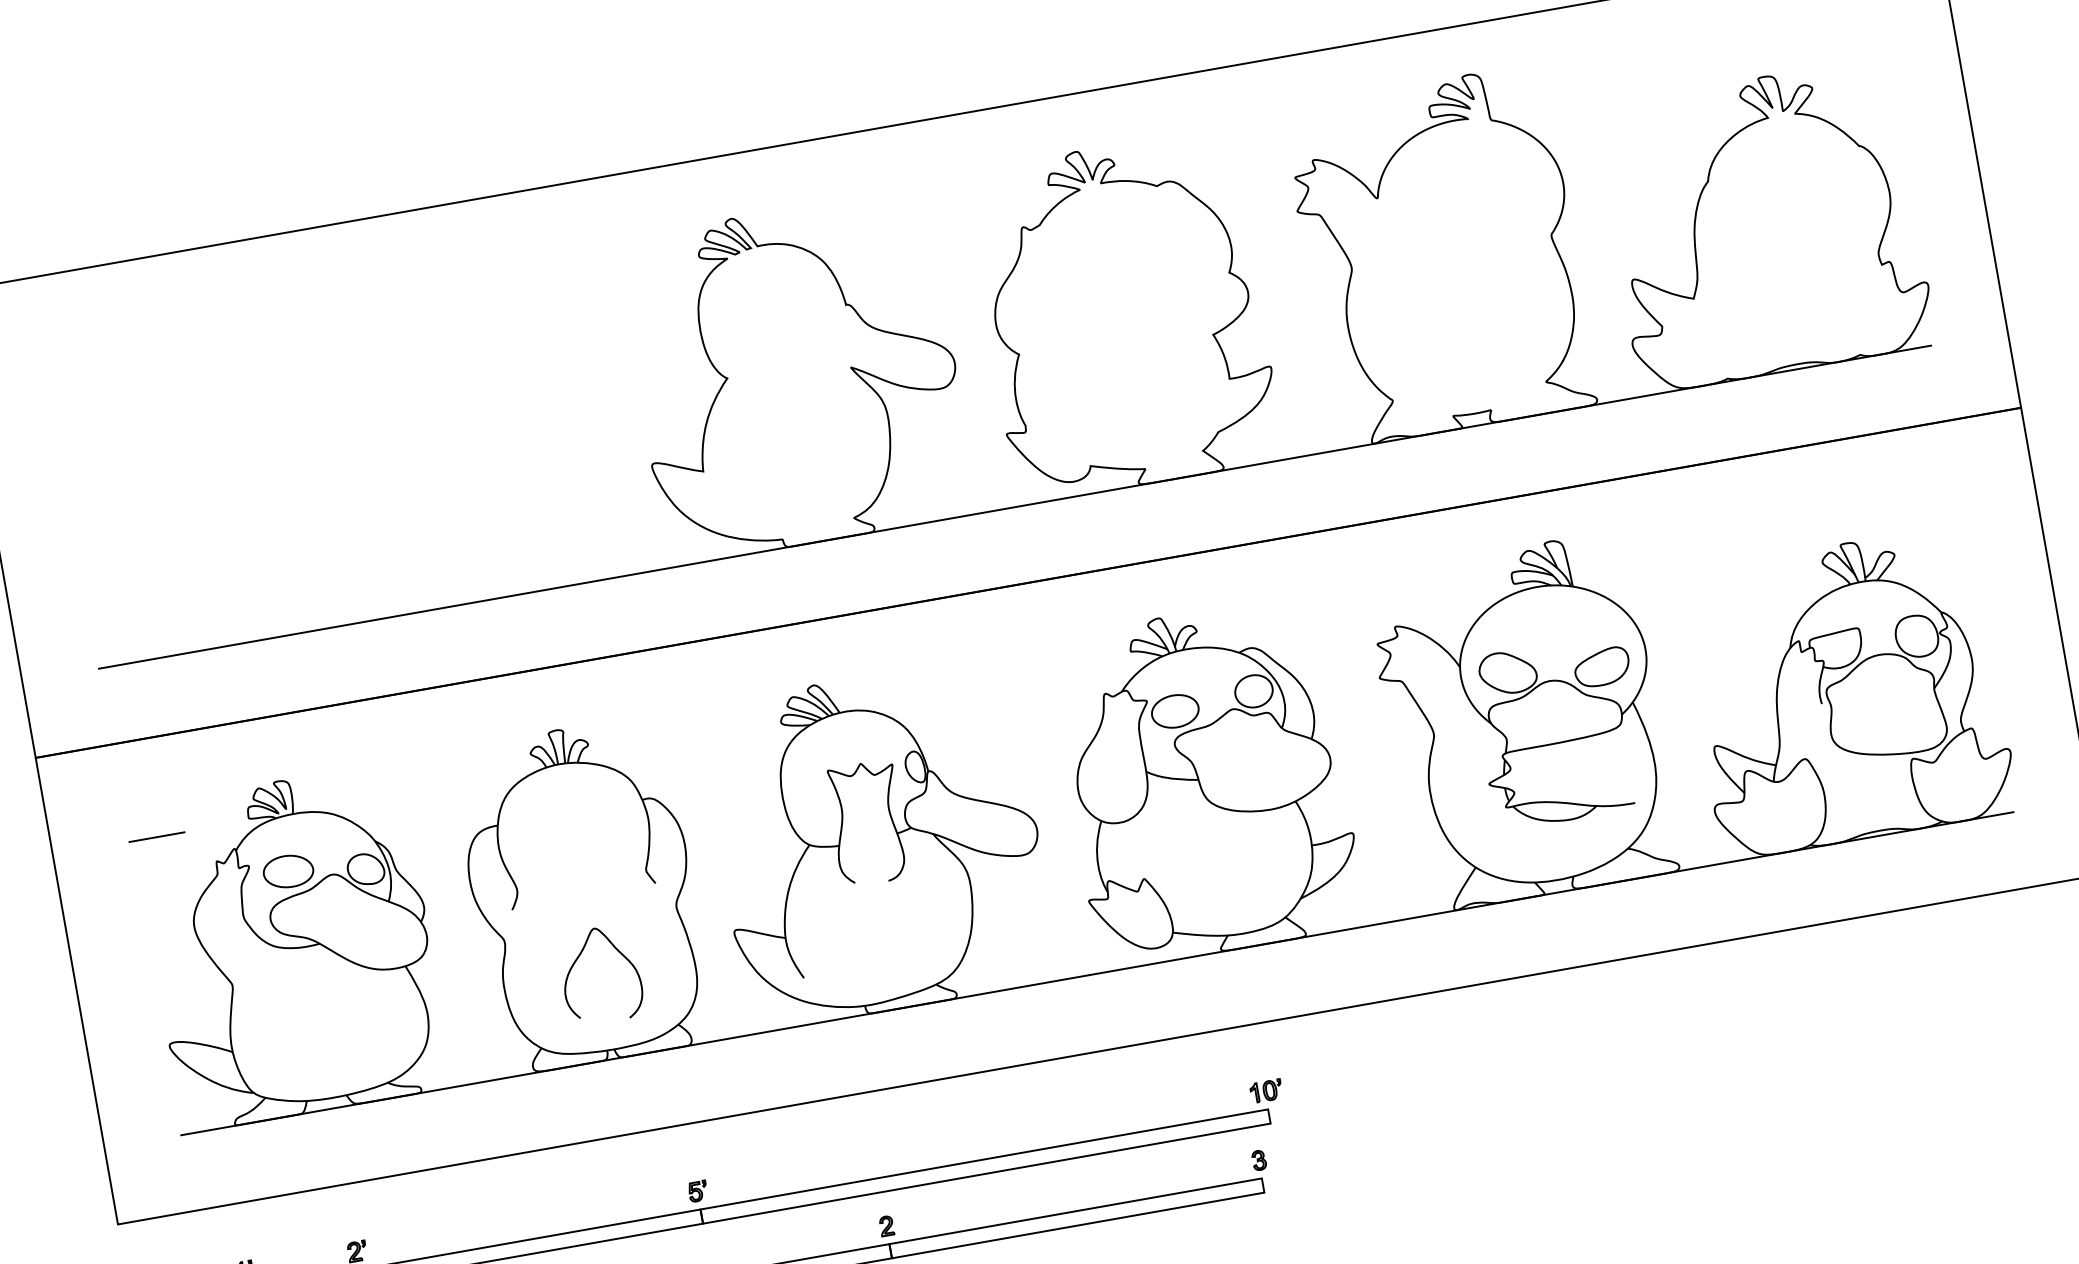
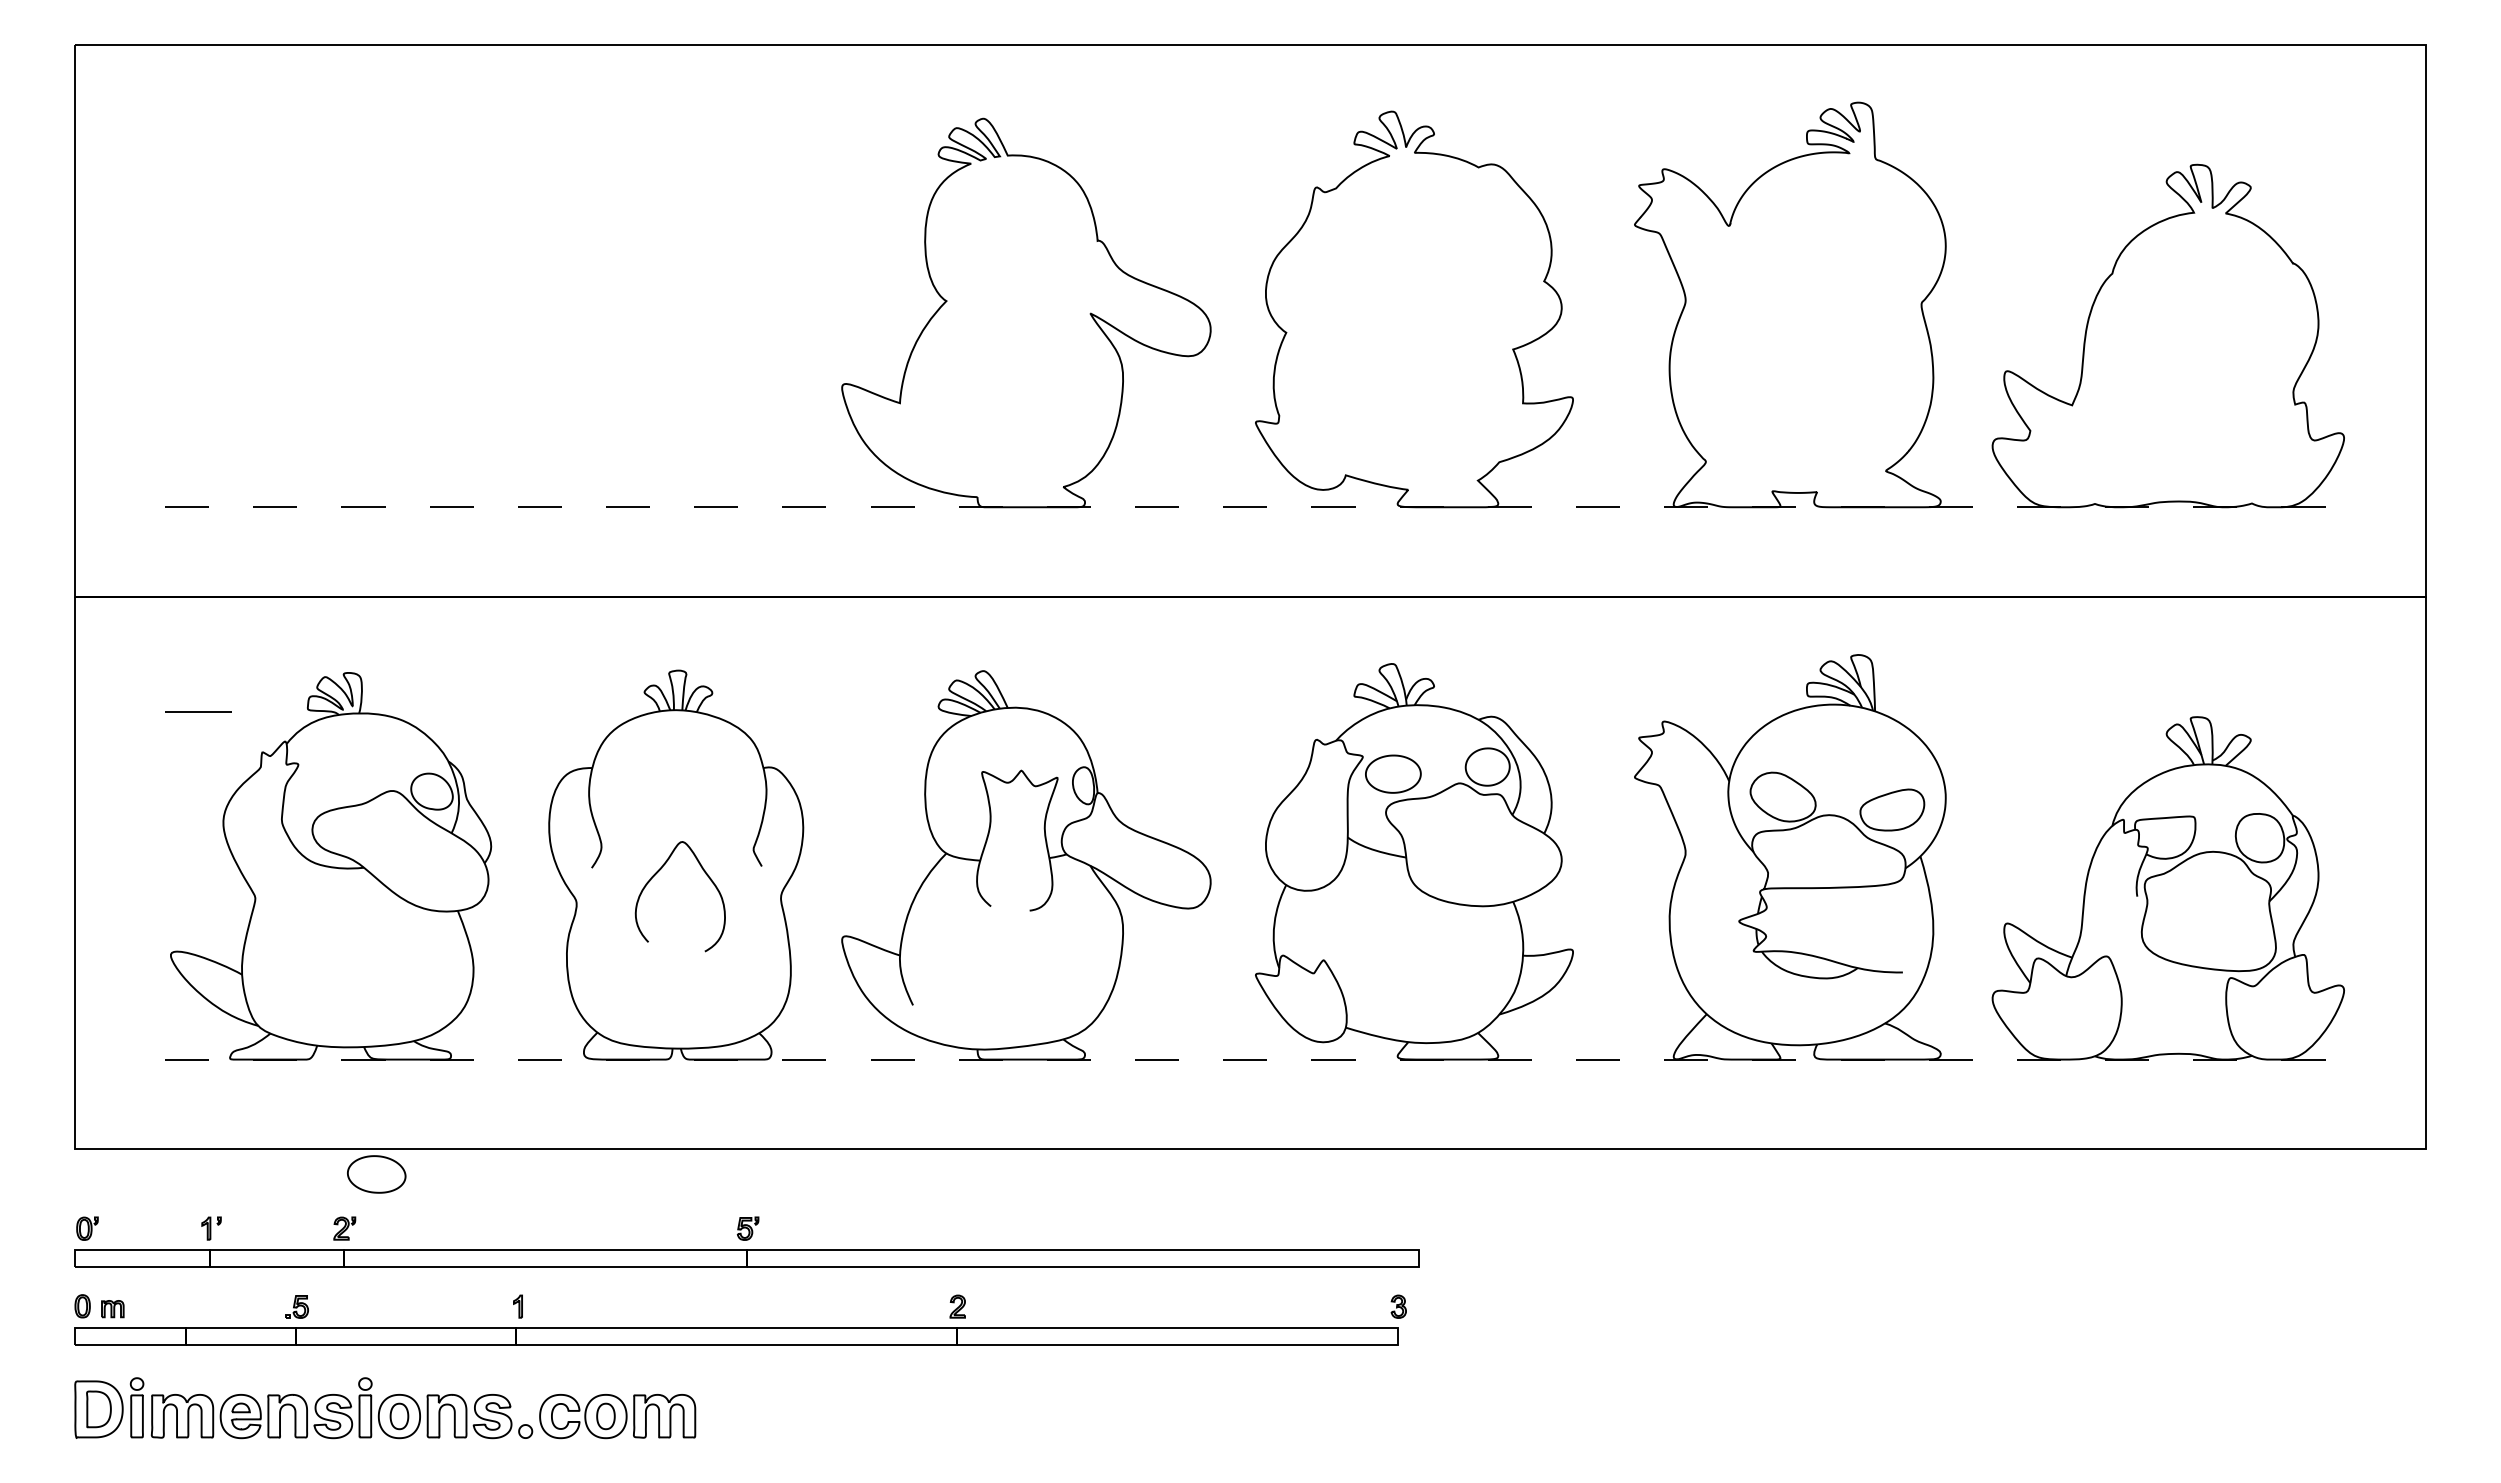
line: (1014, 507) -> (1250, 507), solid -> dashed
part: (288, 871) -> (376, 1174), moved
curve: (578, 958) -> (657, 873), moved
line: (1097, 973) -> (1250, 1059), solid -> dashed
part: (1265, 1091) -> (1420, 1228), removed

